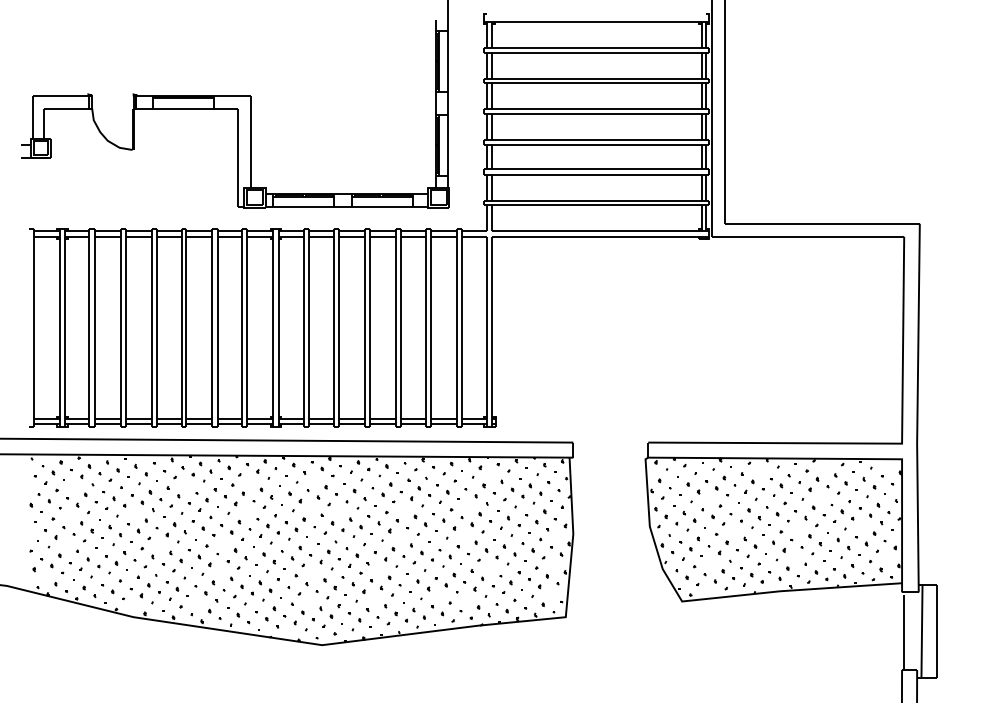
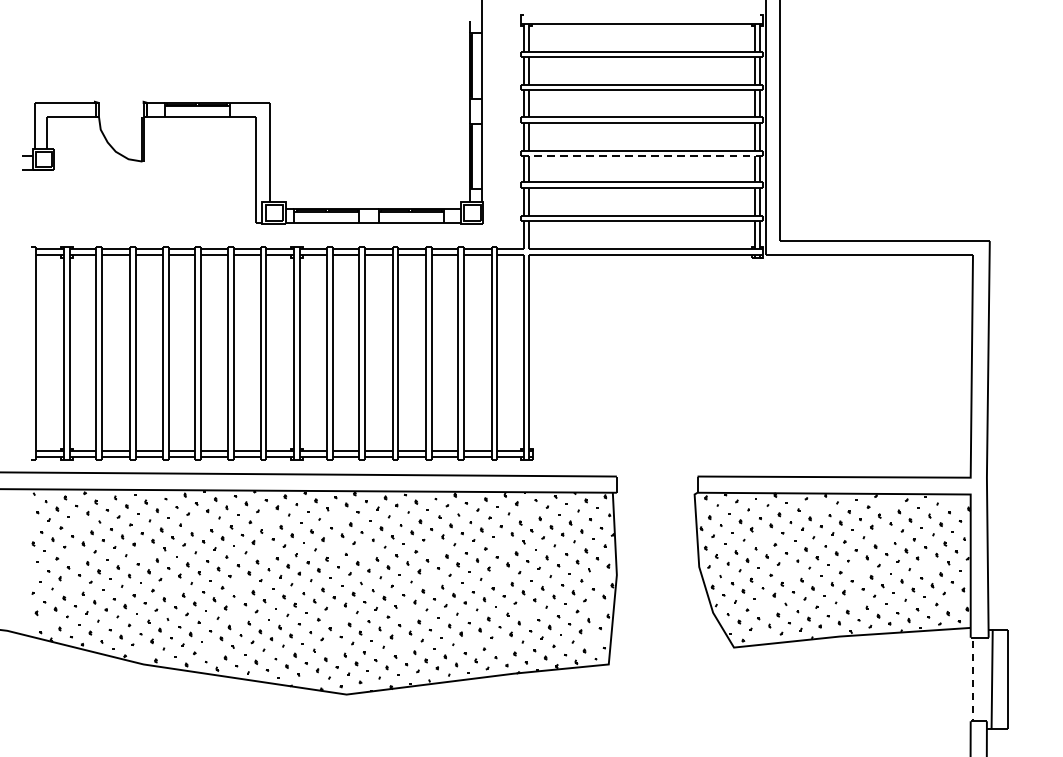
line: (596, 145) -> (641, 156), solid -> dashed
line: (904, 631) -> (973, 679), solid -> dashed

